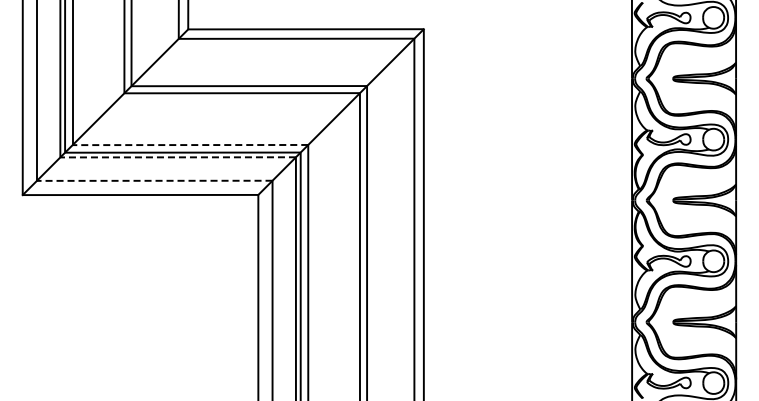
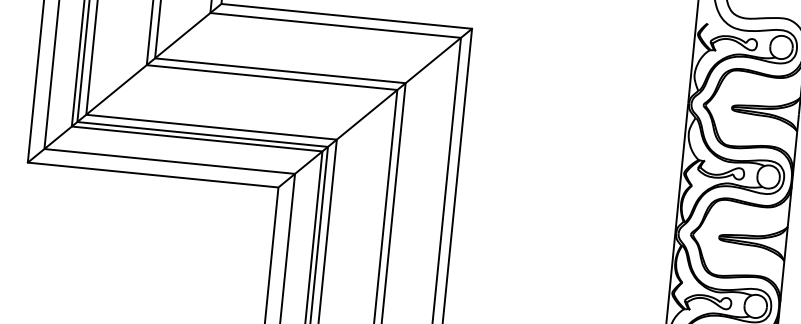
line: (190, 145) -> (211, 127), dashed -> solid
line: (178, 157) -> (197, 139), dashed -> solid
line: (154, 180) -> (169, 161), dashed -> solid

